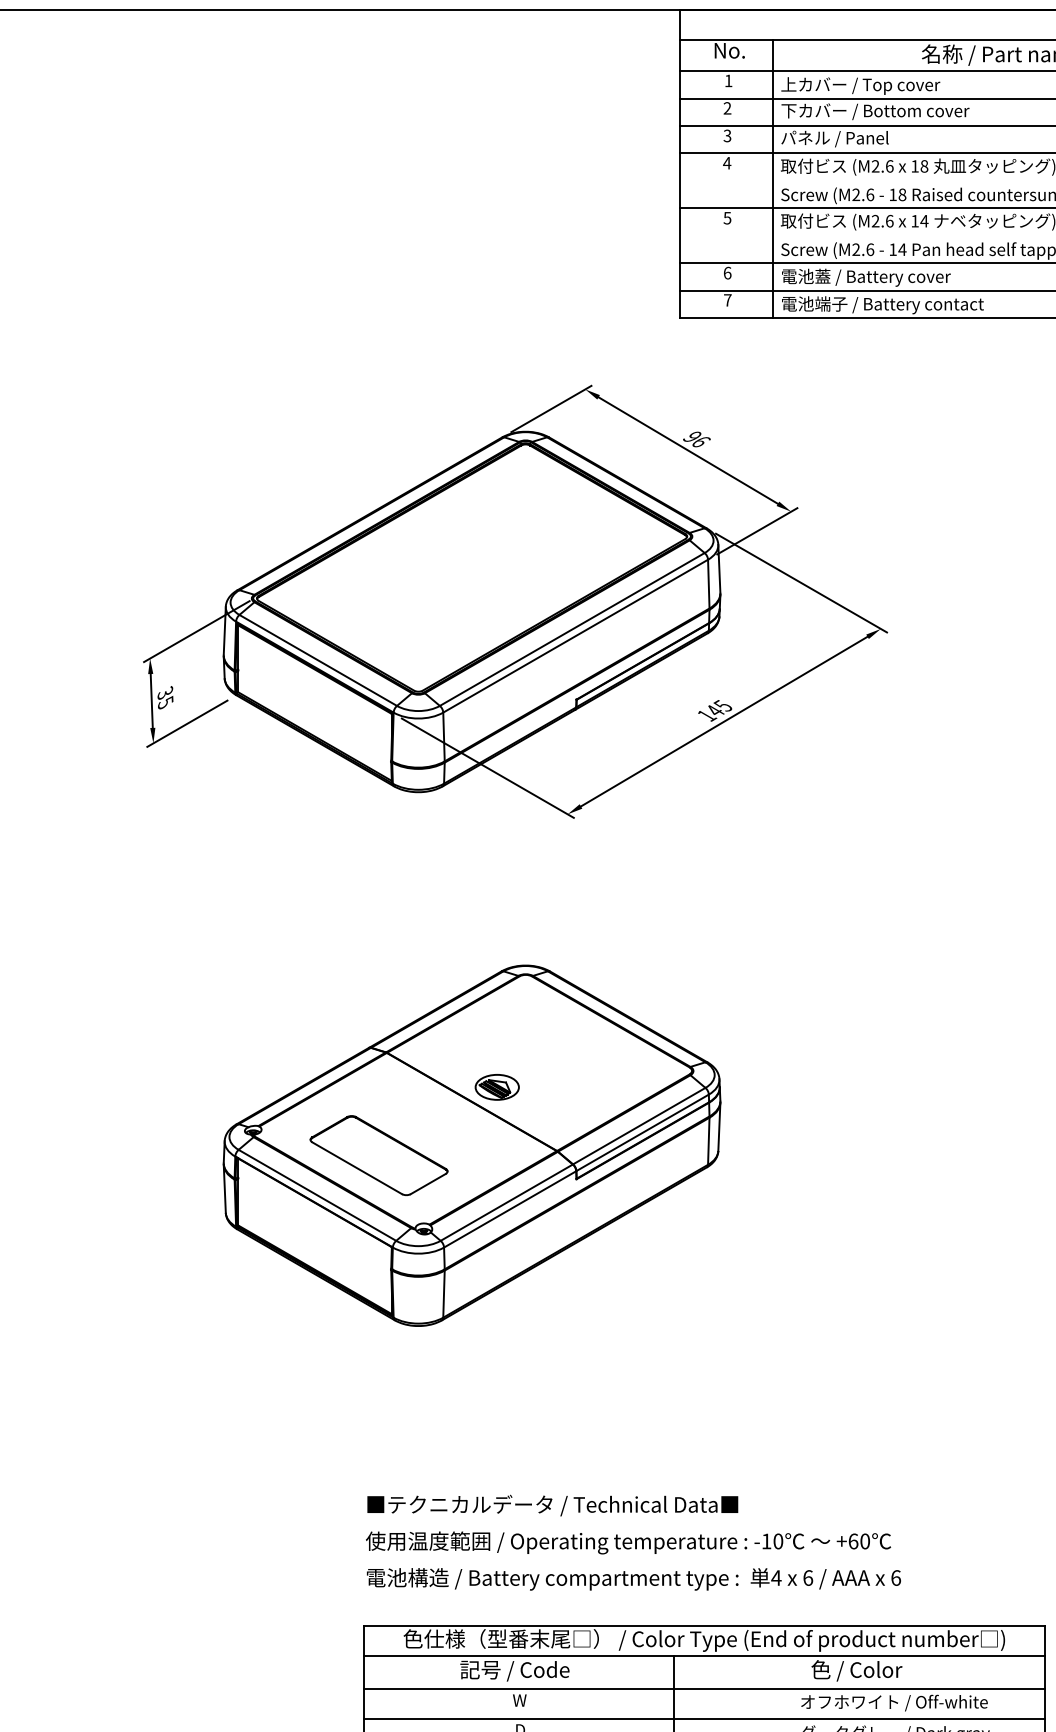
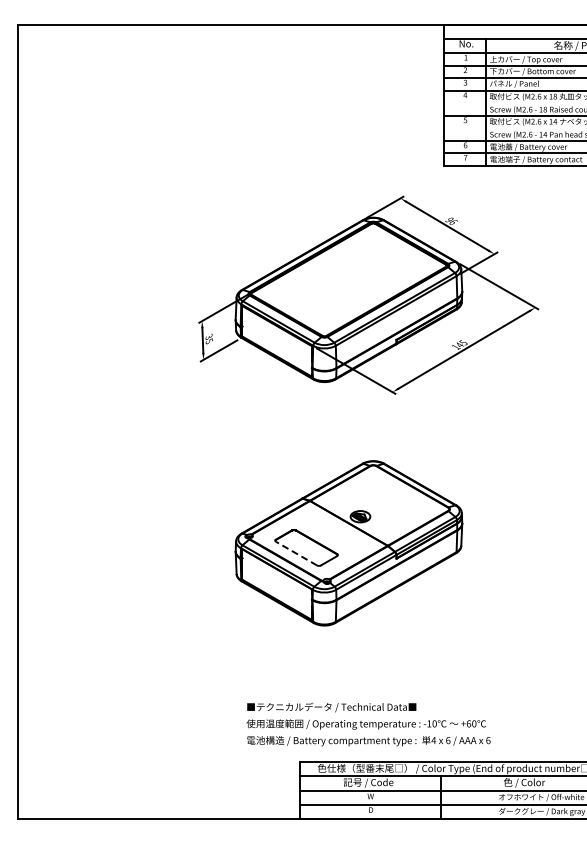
line: (357, 1167) -> (296, 553), solid -> dashed
text: (633, 1542) -> (368, 724), moved

